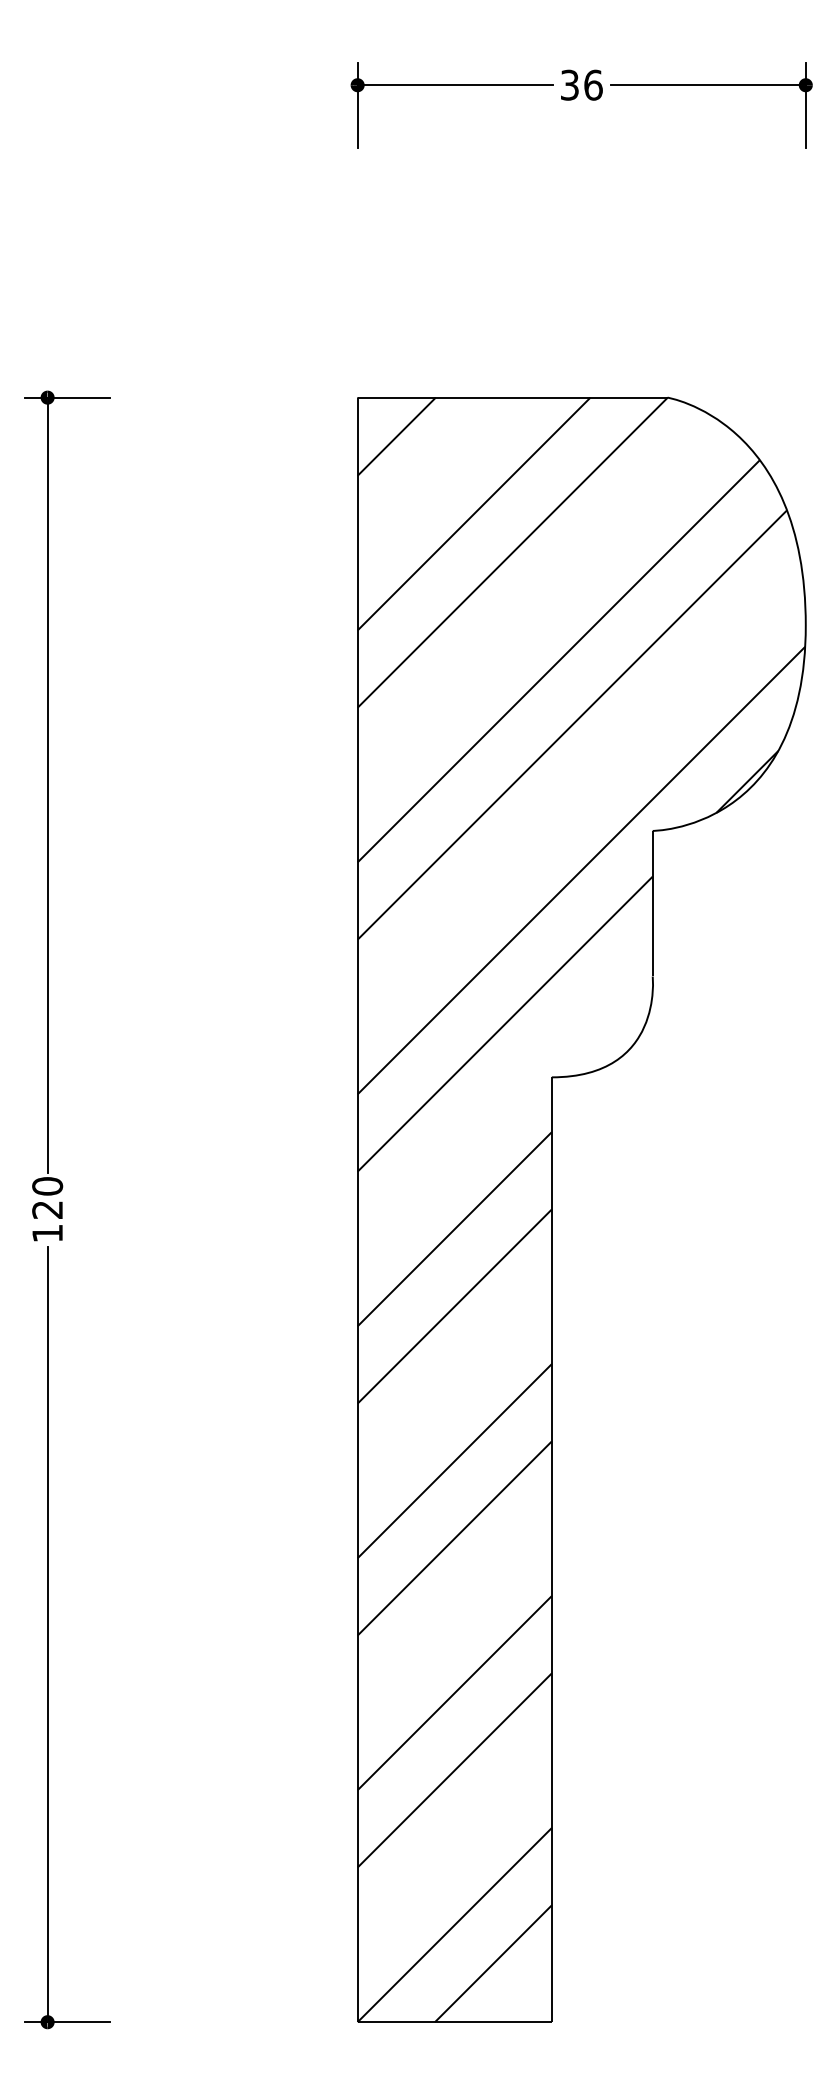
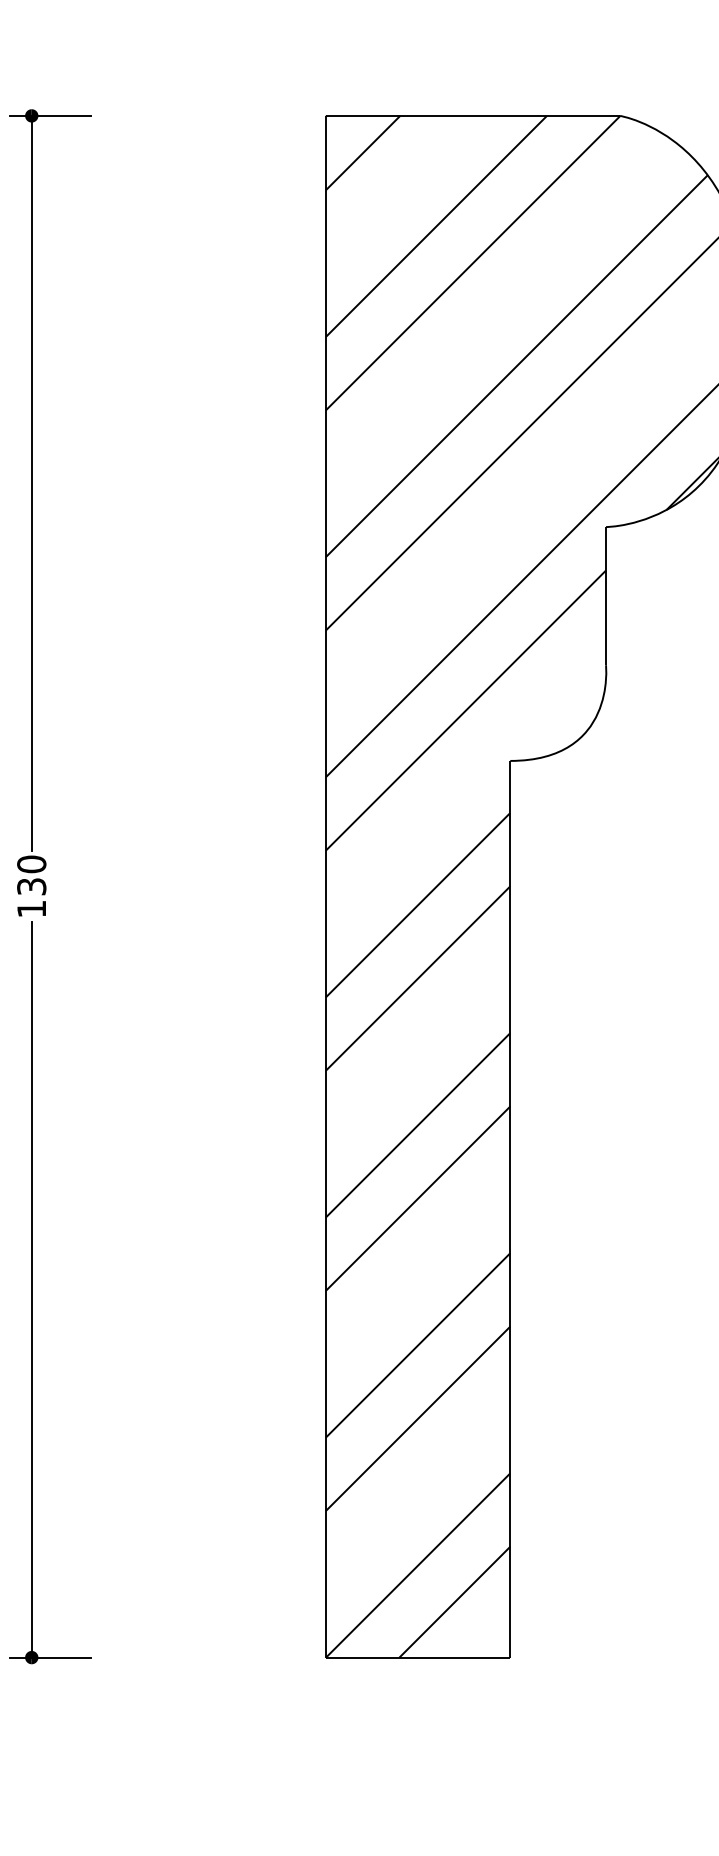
text: (47, 1209) -> (31, 886), 120 -> 130

